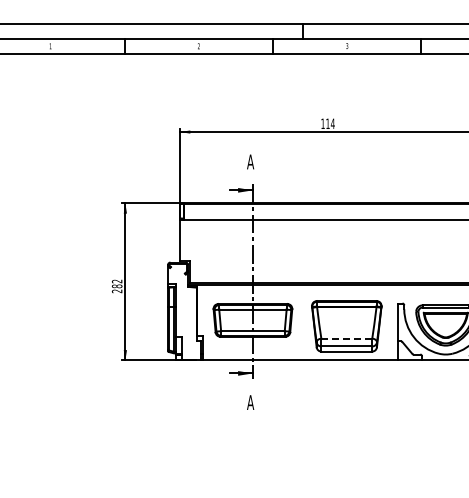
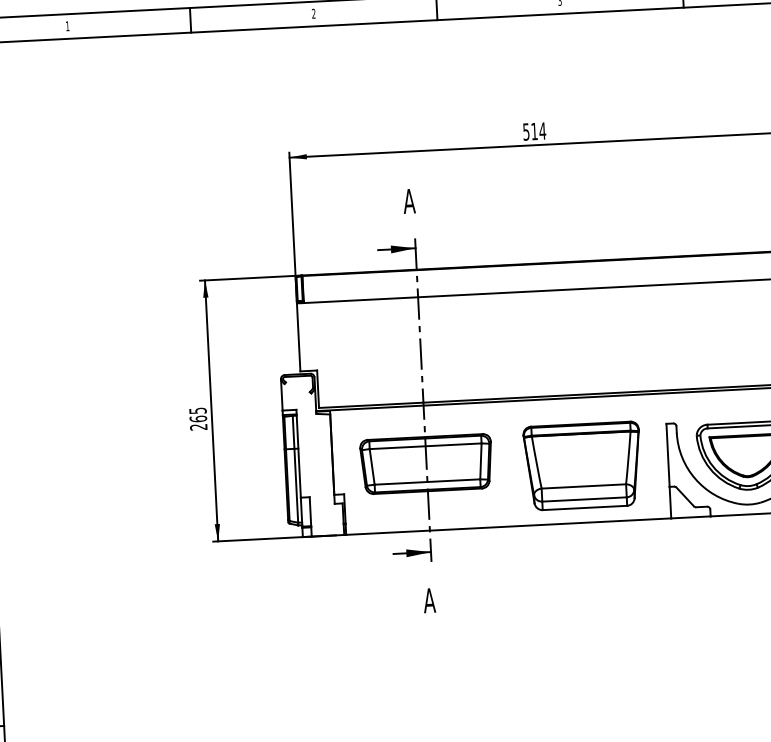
text: (322, 123) -> (525, 131), 114 -> 514
text: (116, 283) -> (196, 414), 282 -> 265
line: (347, 338) -> (585, 486), dashed -> solid

